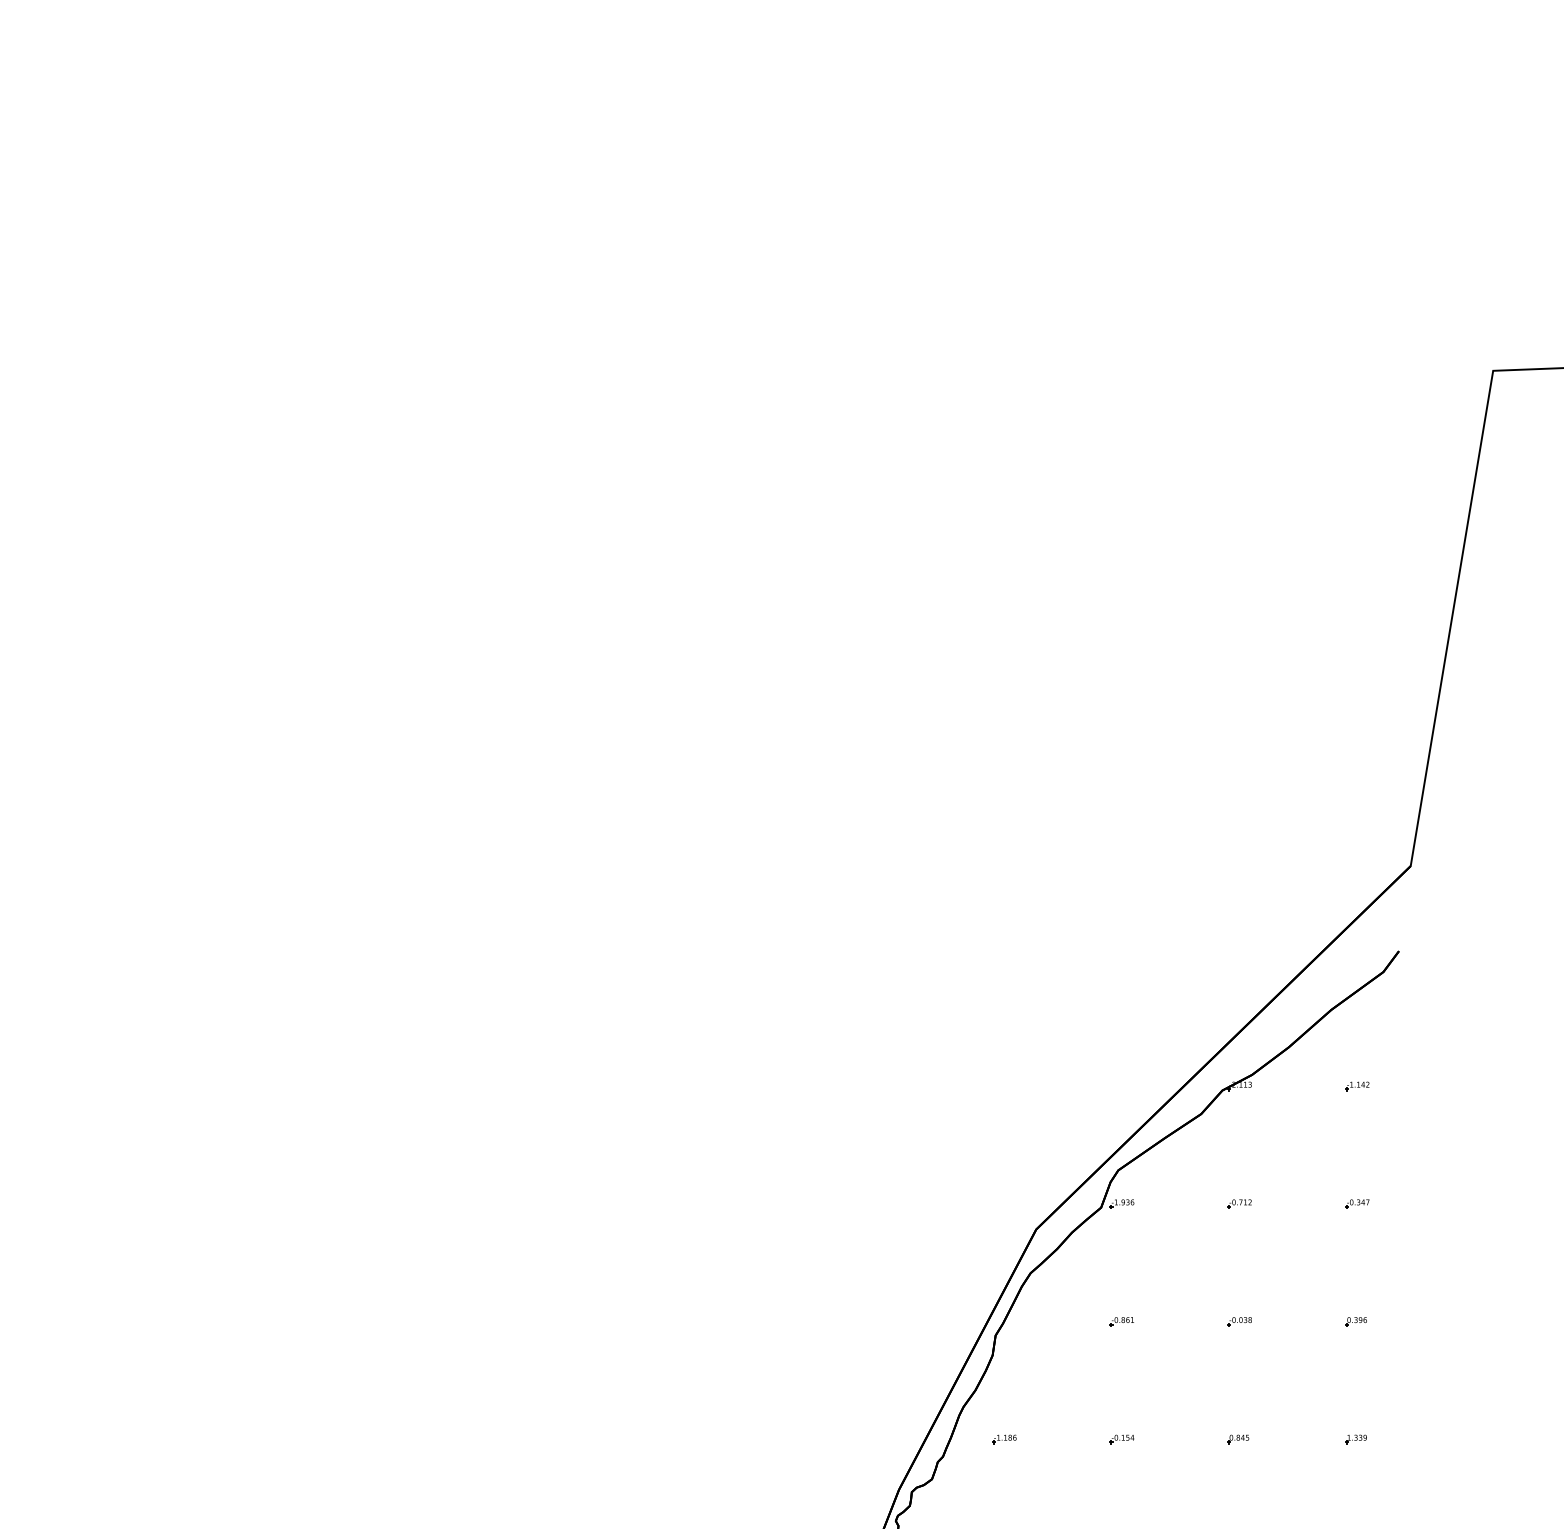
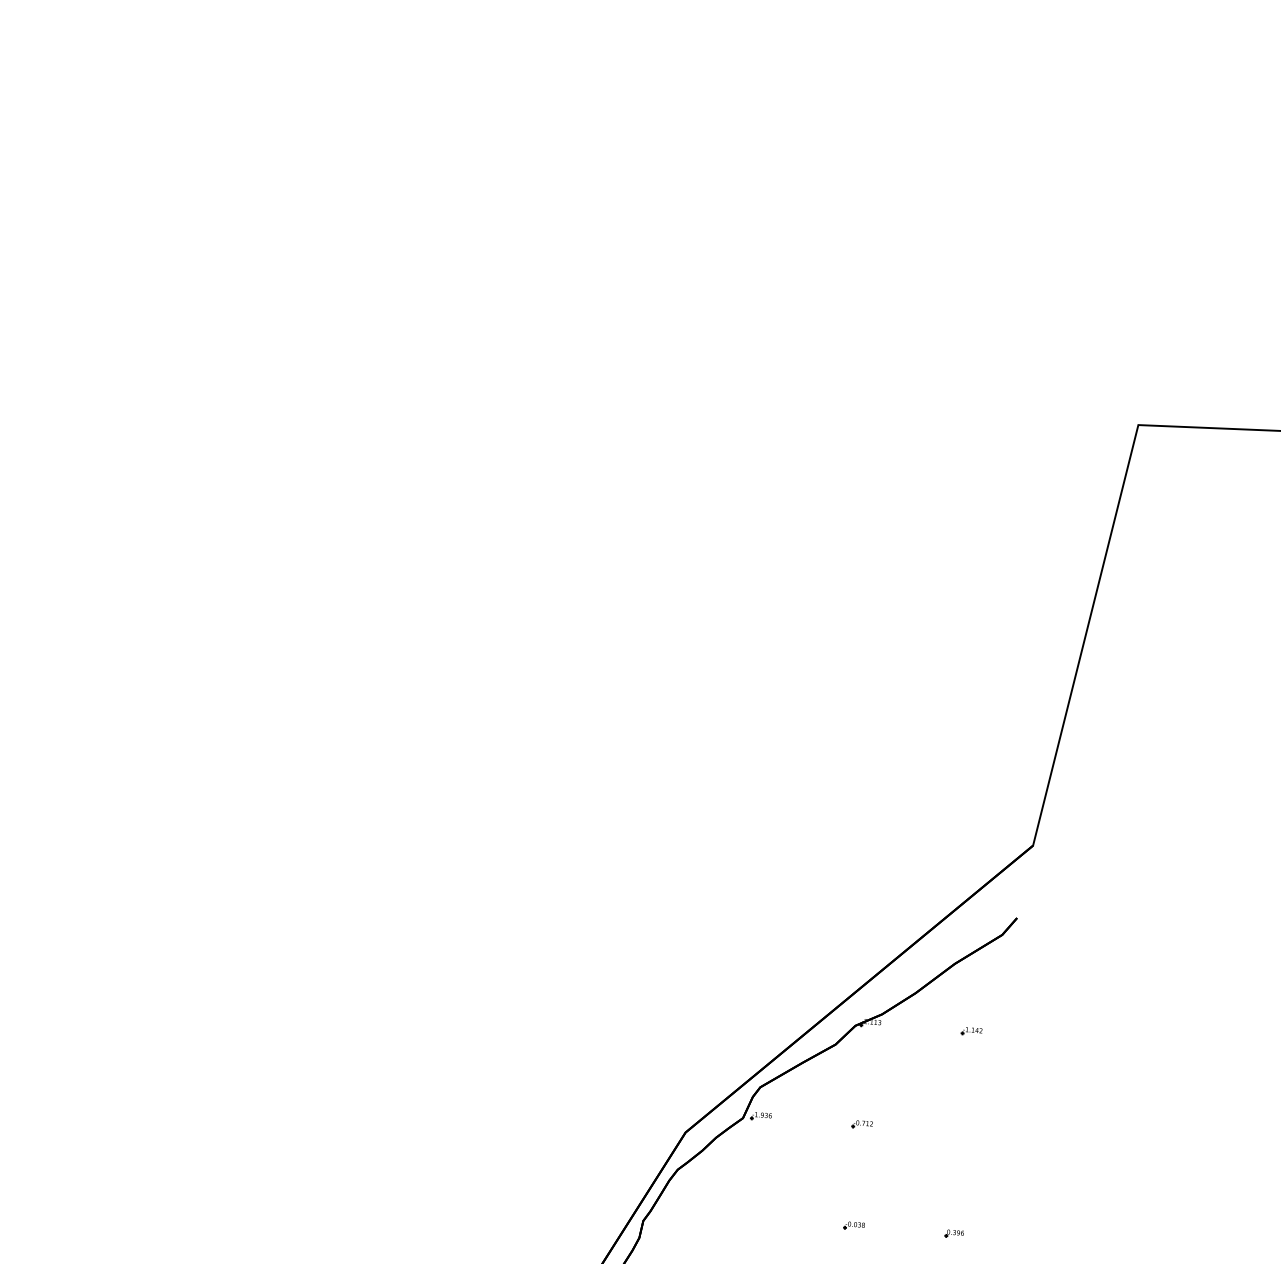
part: (1357, 1203) -> (963, 1132), removed
part: (1121, 1321) -> (752, 1217), removed

